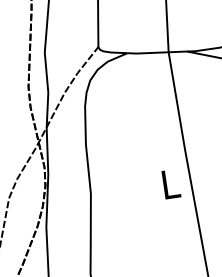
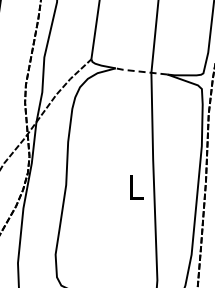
line: (157, 52) -> (141, 71), solid -> dashed

